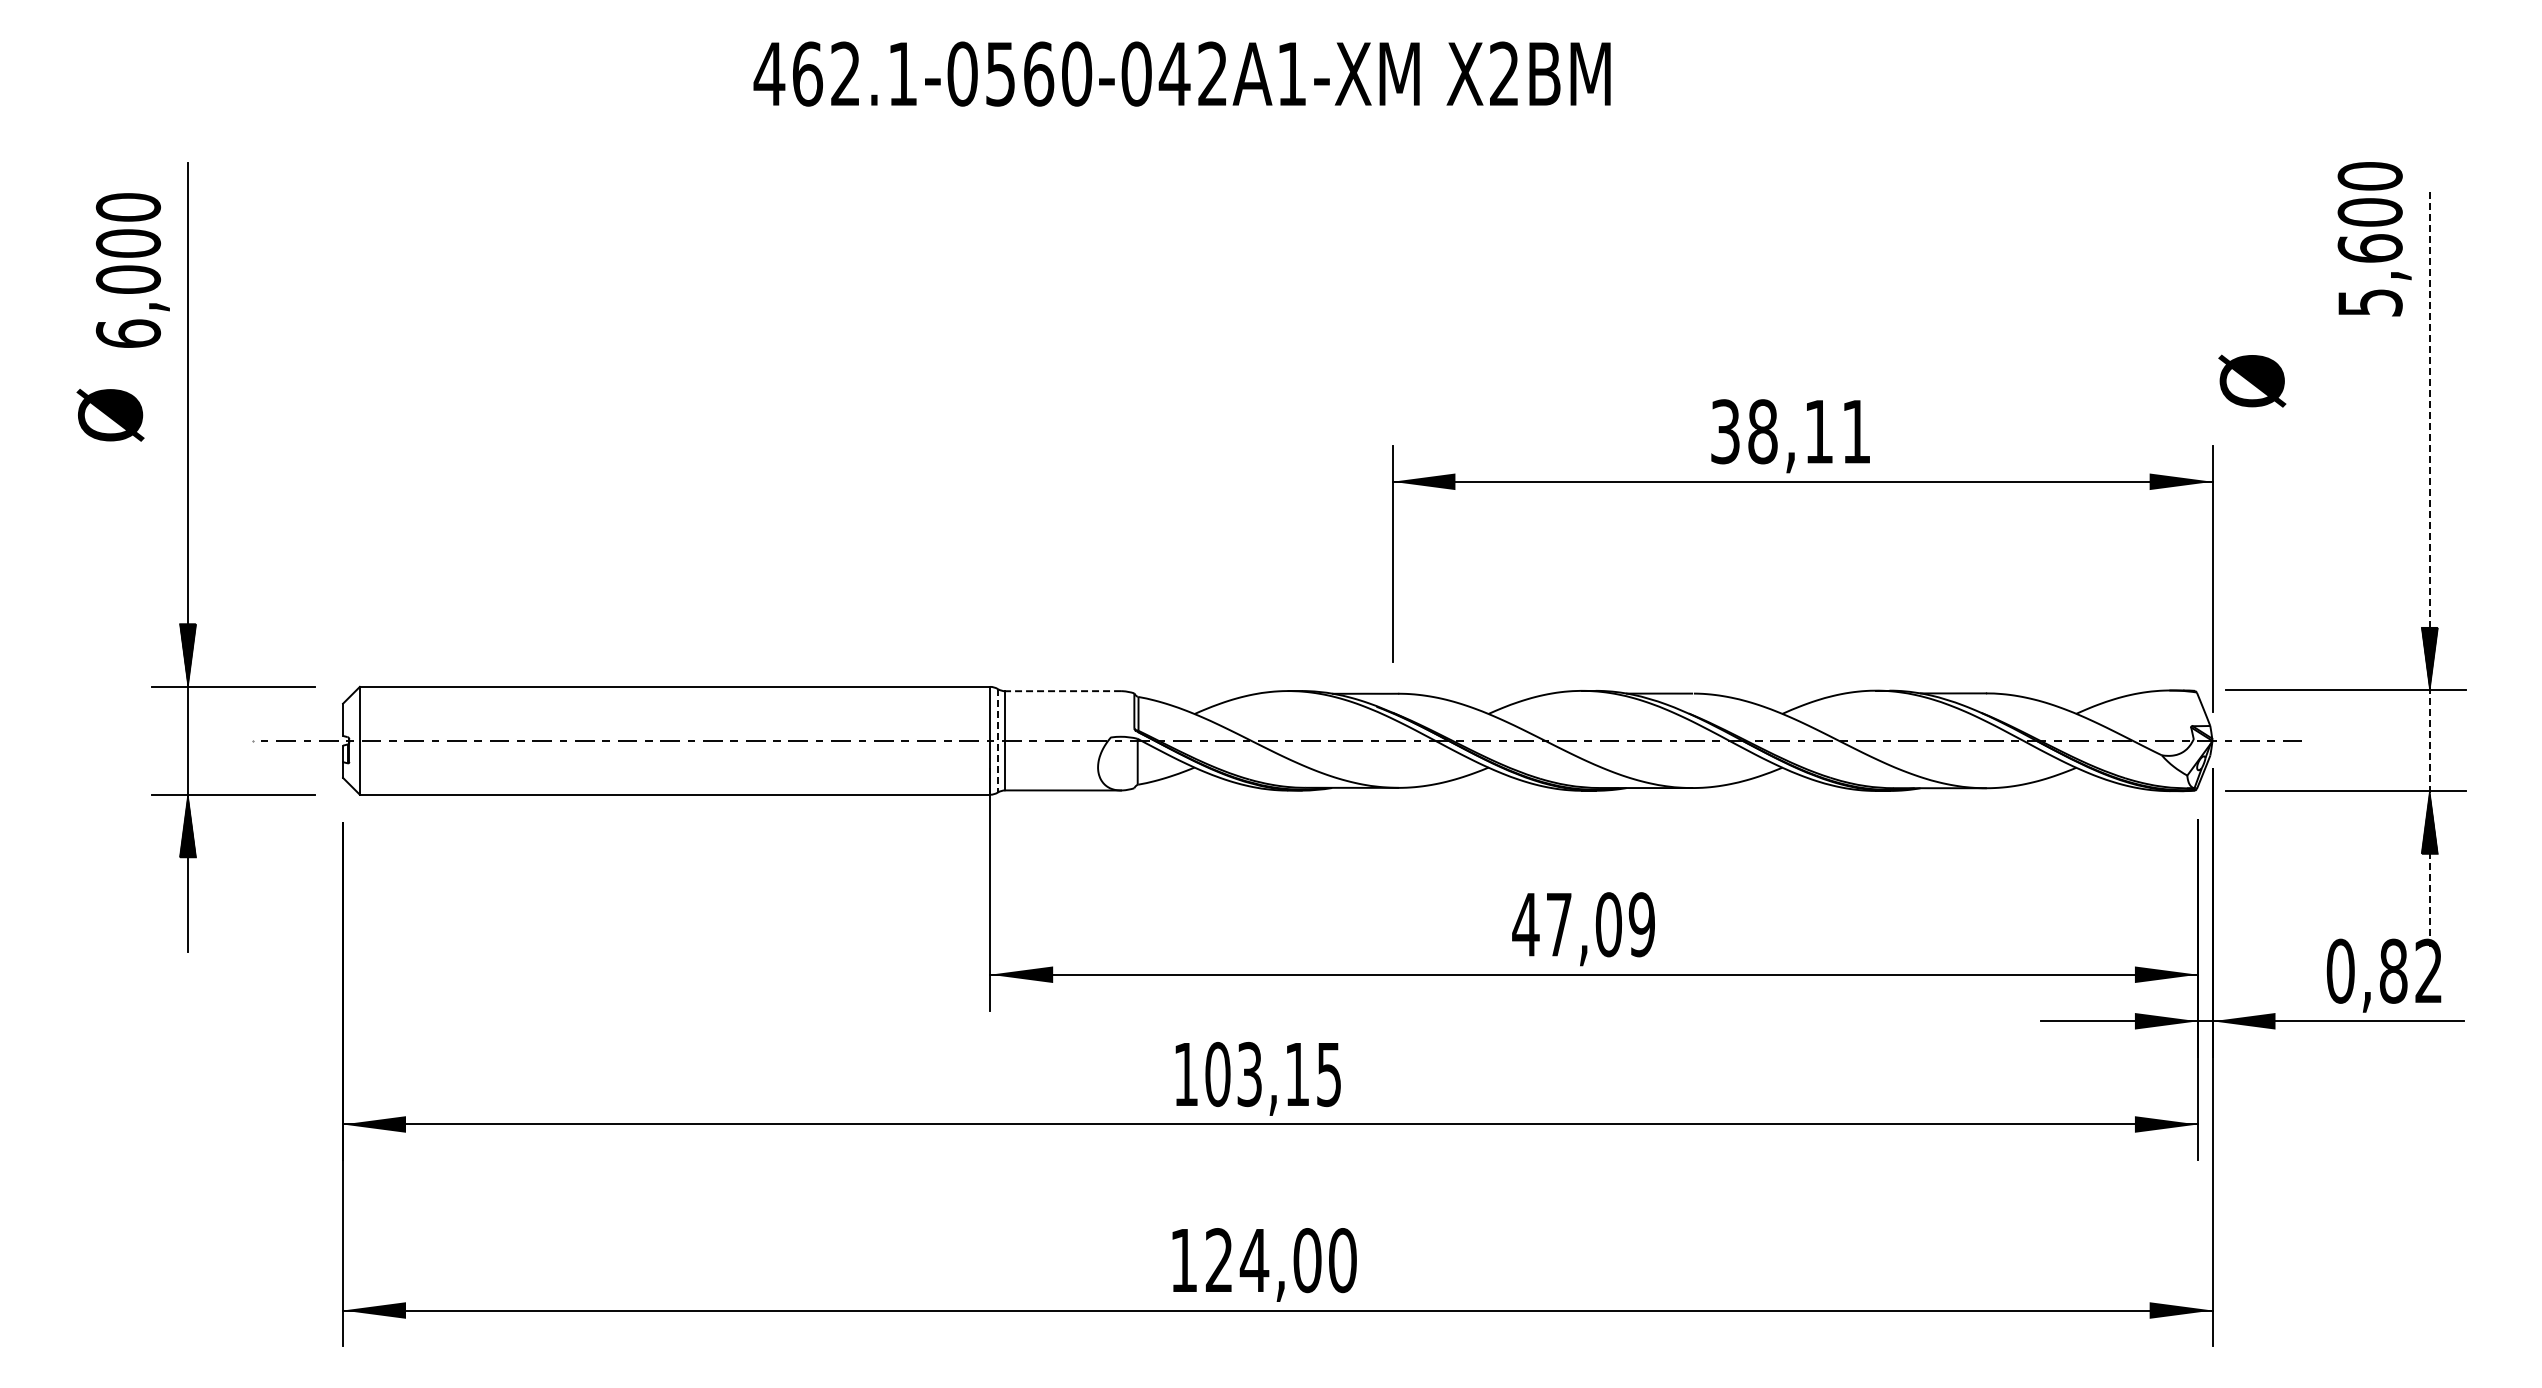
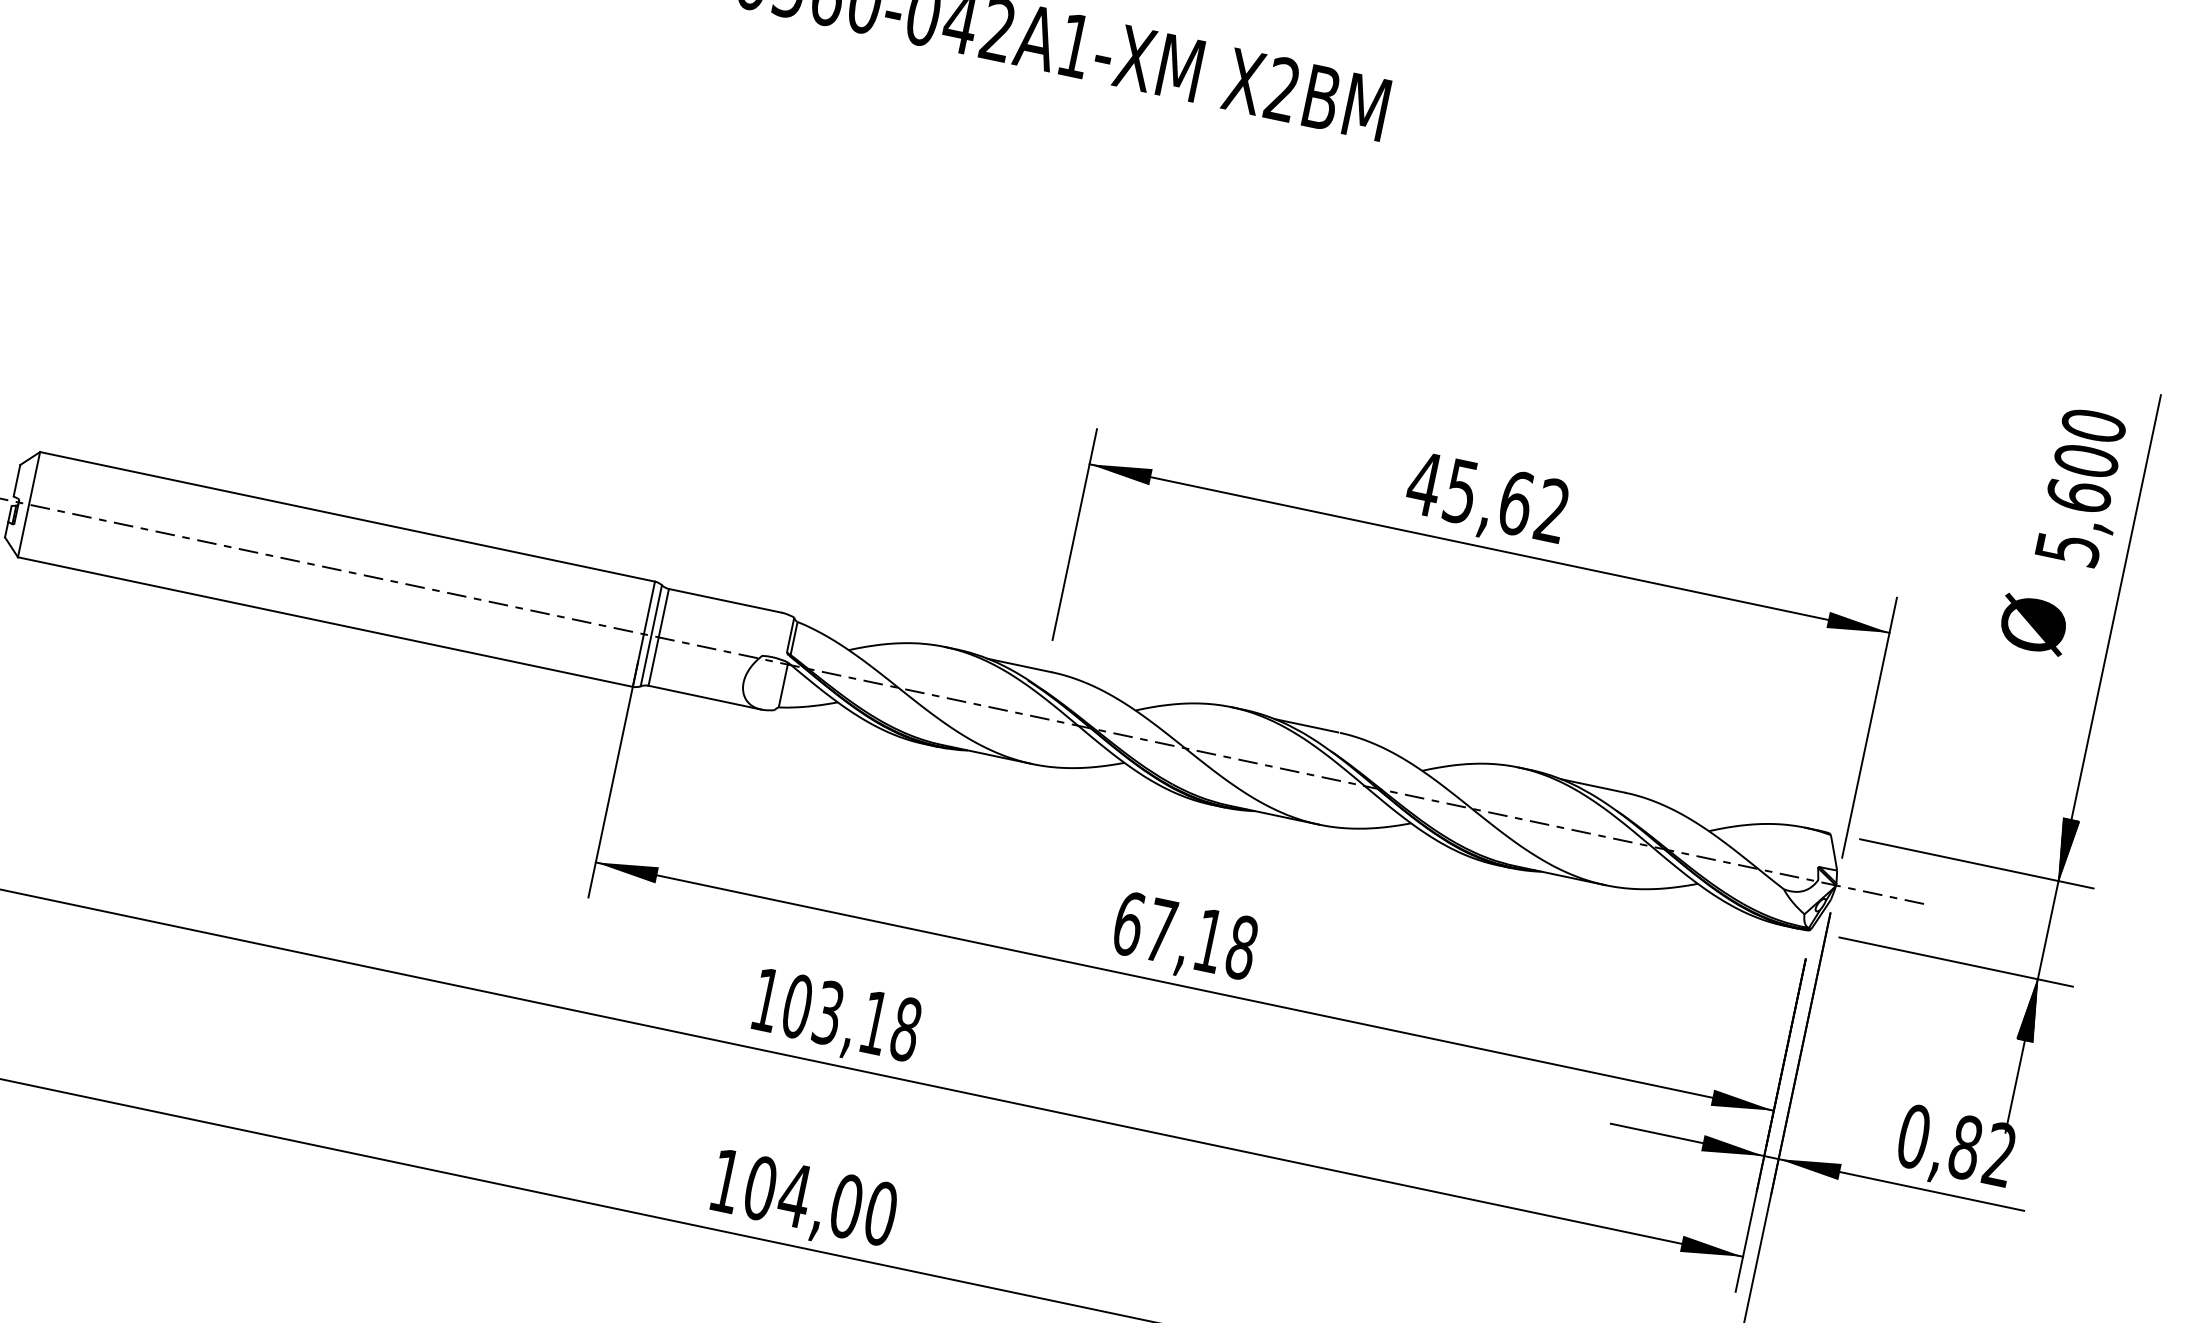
text: (2374, 239) -> (2084, 488), moved
text: (2252, 380) -> (2033, 624), moved
text: (1789, 431) -> (1487, 496), 38,11 -> 45,62
line: (2429, 570) -> (2082, 763), dashed -> solid
line: (1063, 691) -> (725, 601), dashed -> solid
line: (997, 740) -> (651, 635), dashed -> solid
text: (1583, 924) -> (1184, 935), 47,09 -> 67,18
text: (1328, 1074) -> (905, 1029), 103,15 -> 103,18
text: (1219, 1260) -> (760, 1188), 124,00 -> 104,00

